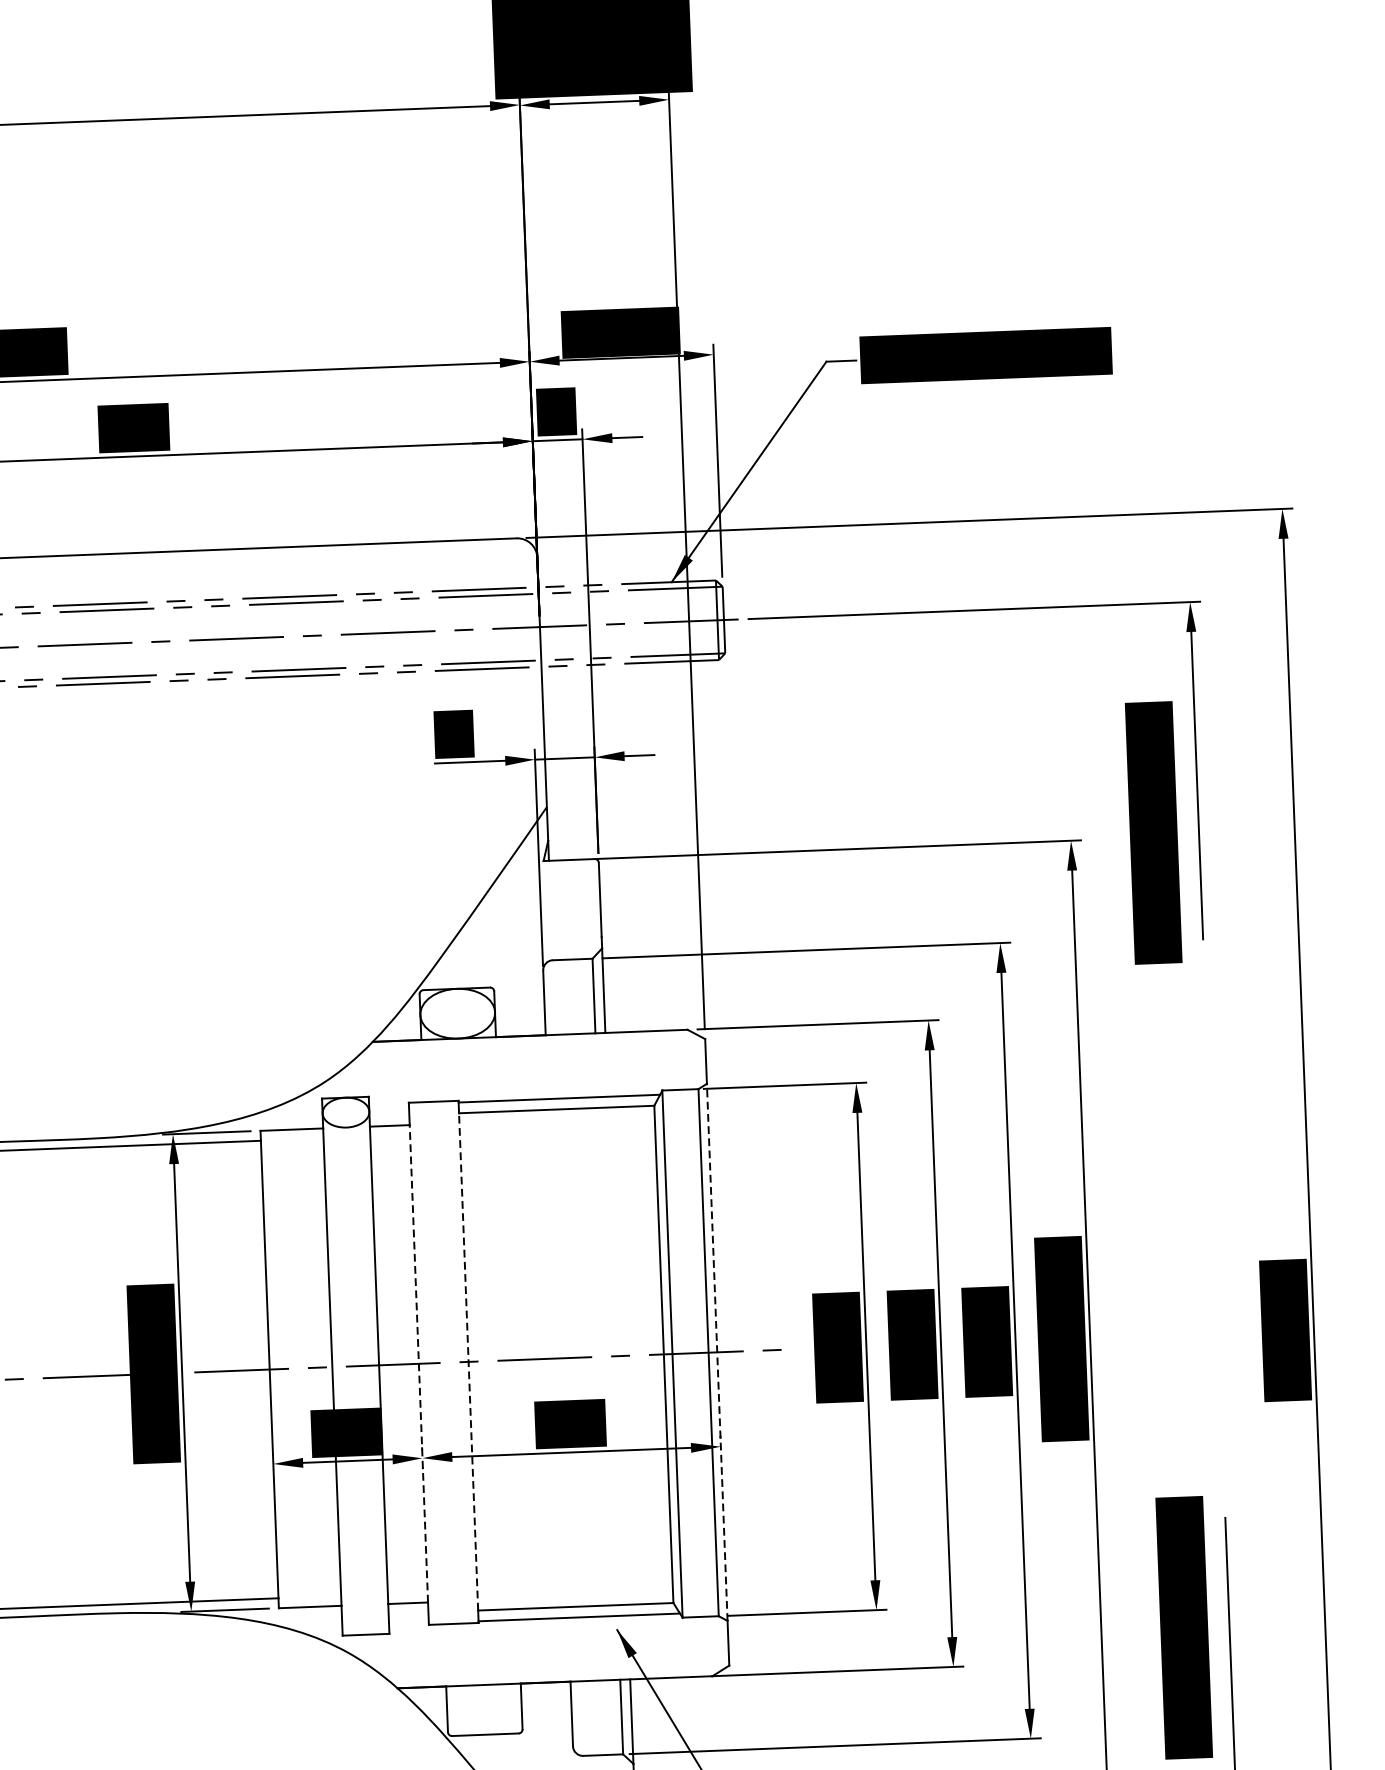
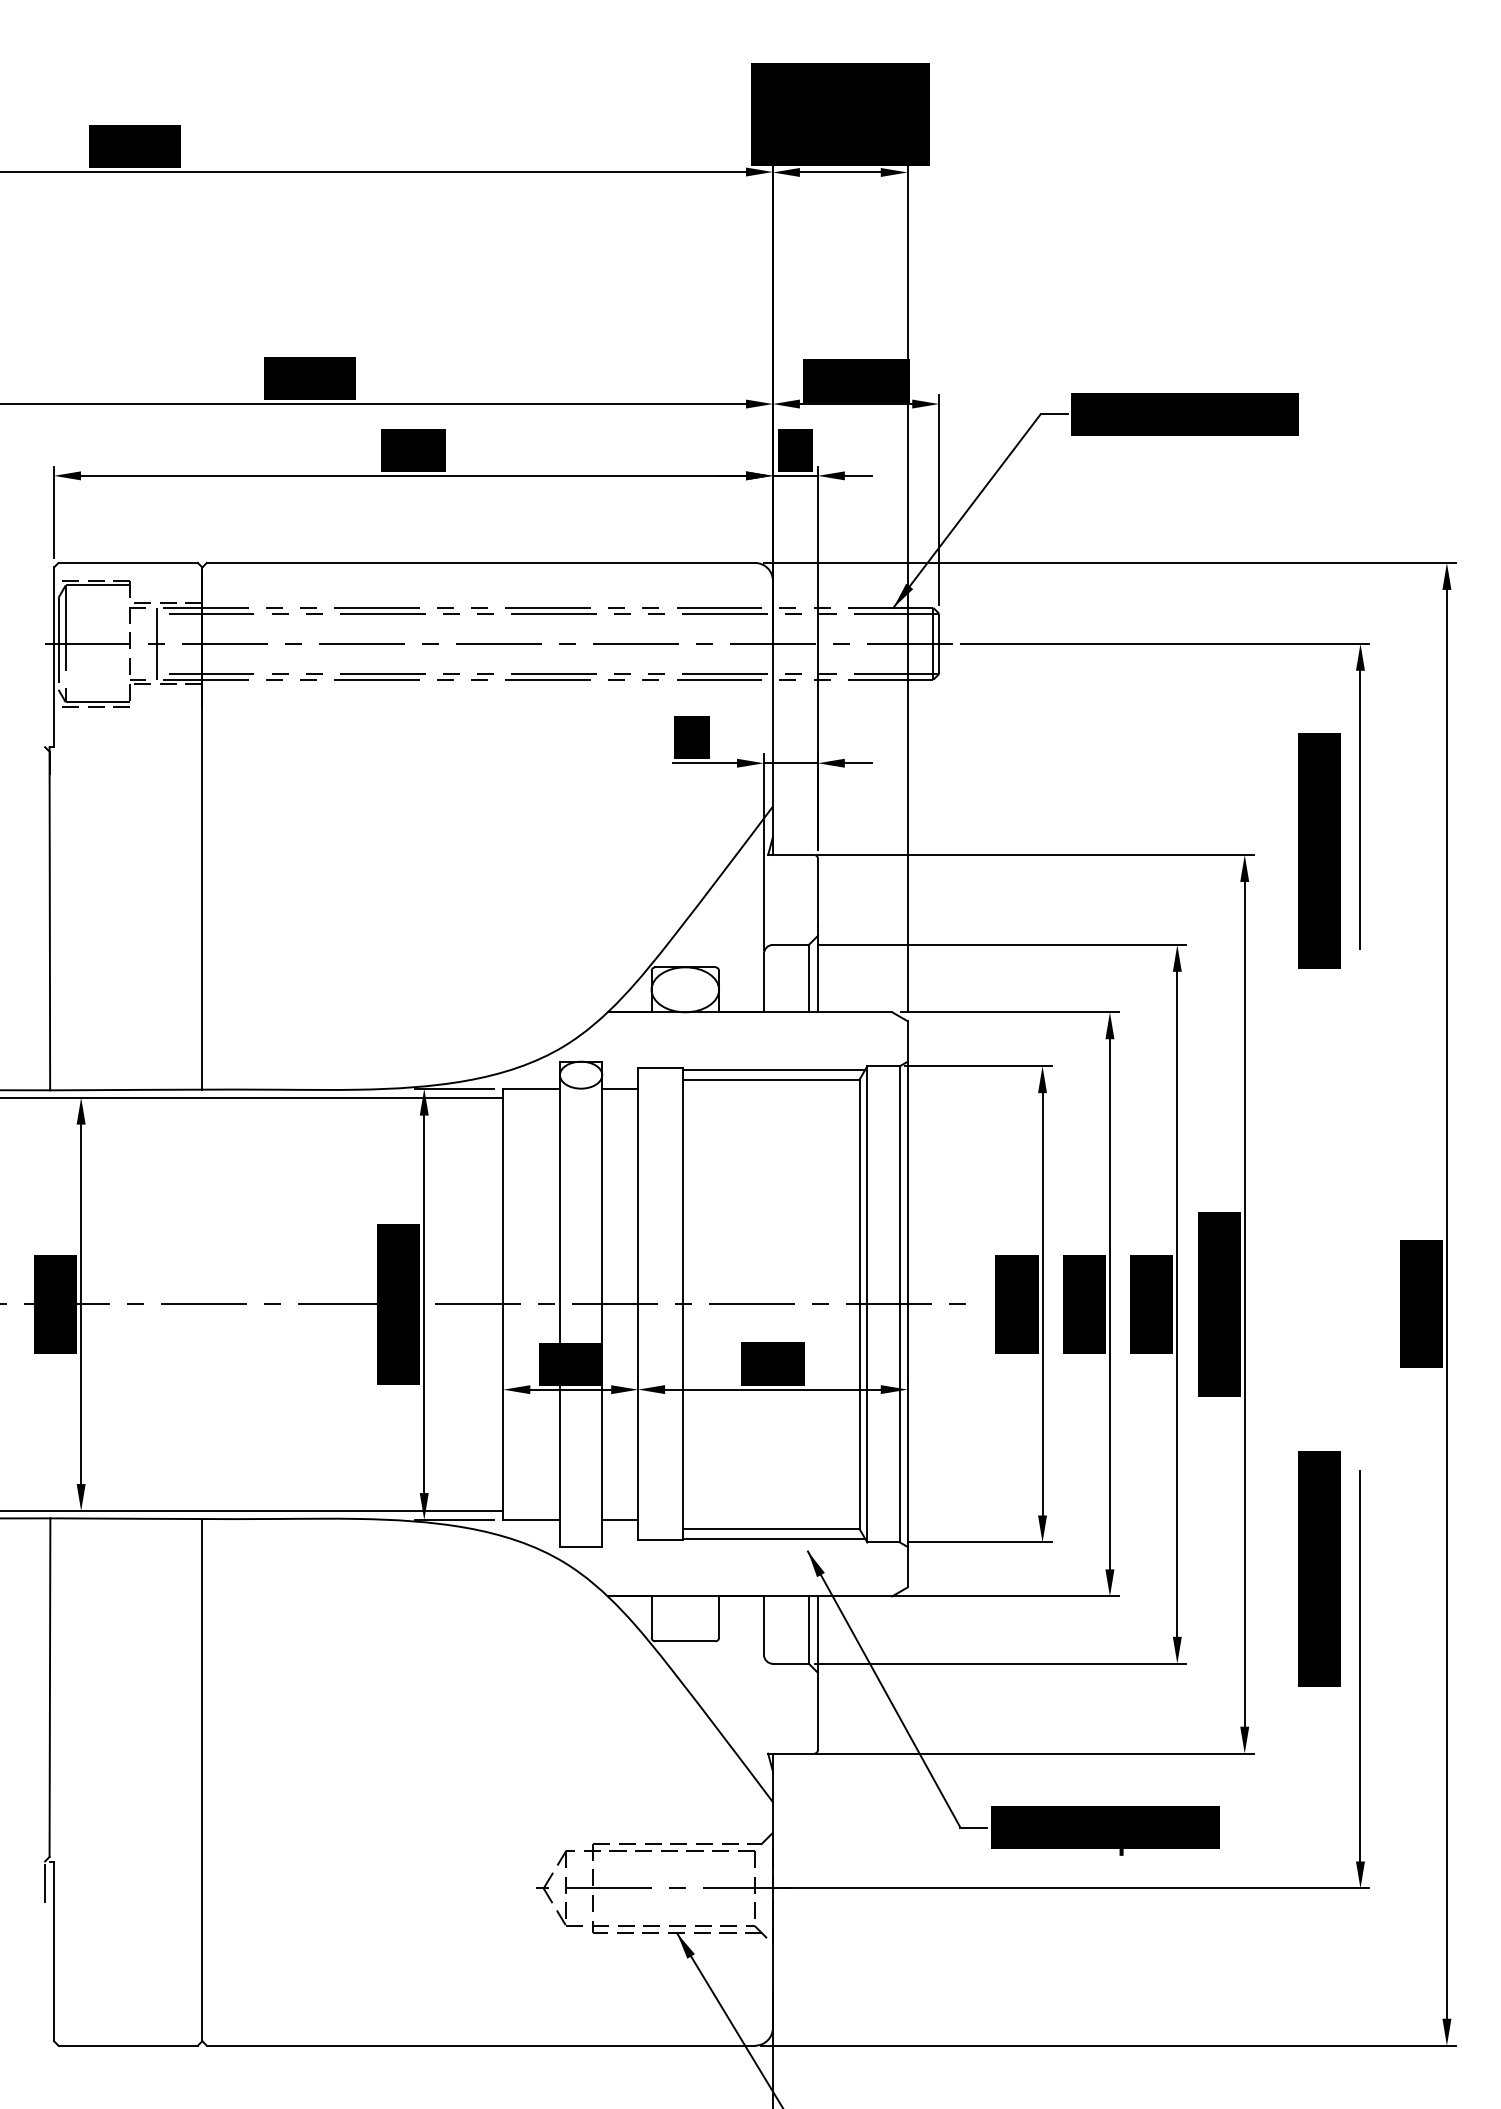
line: (716, 1352) -> (907, 1304), dashed -> solid
line: (469, 1362) -> (683, 1304), dashed -> solid
line: (419, 1363) -> (638, 1304), dashed -> solid

